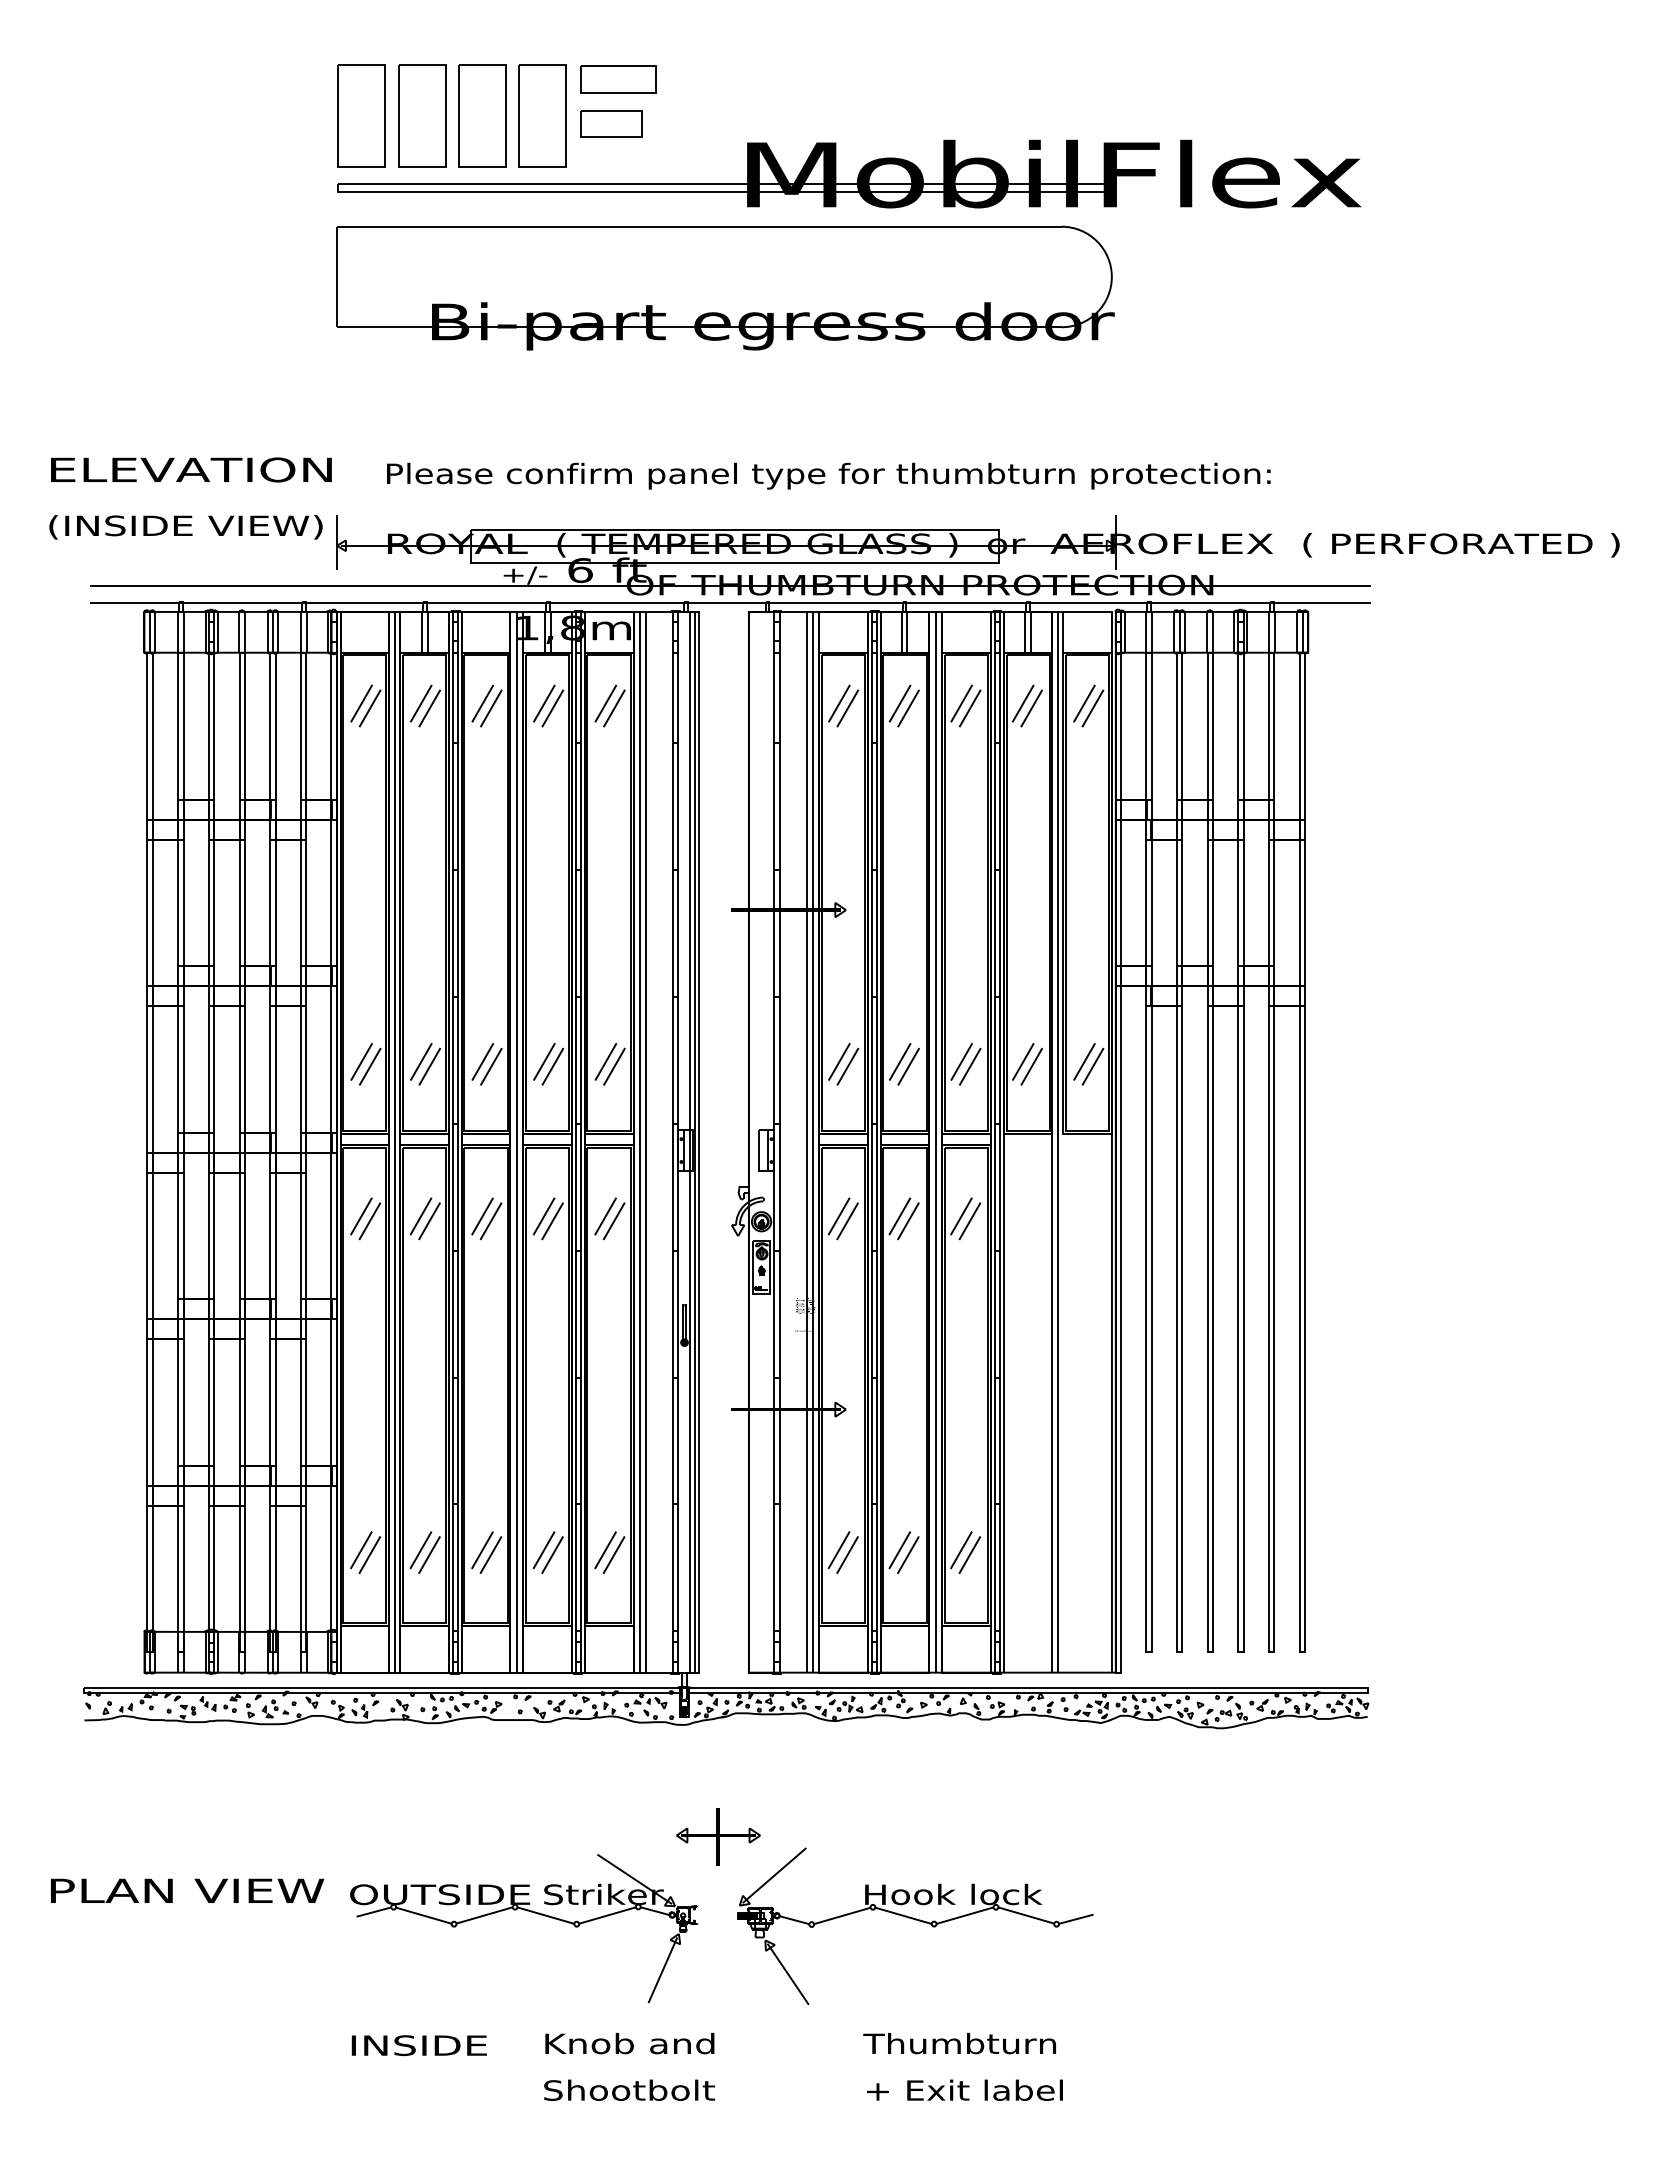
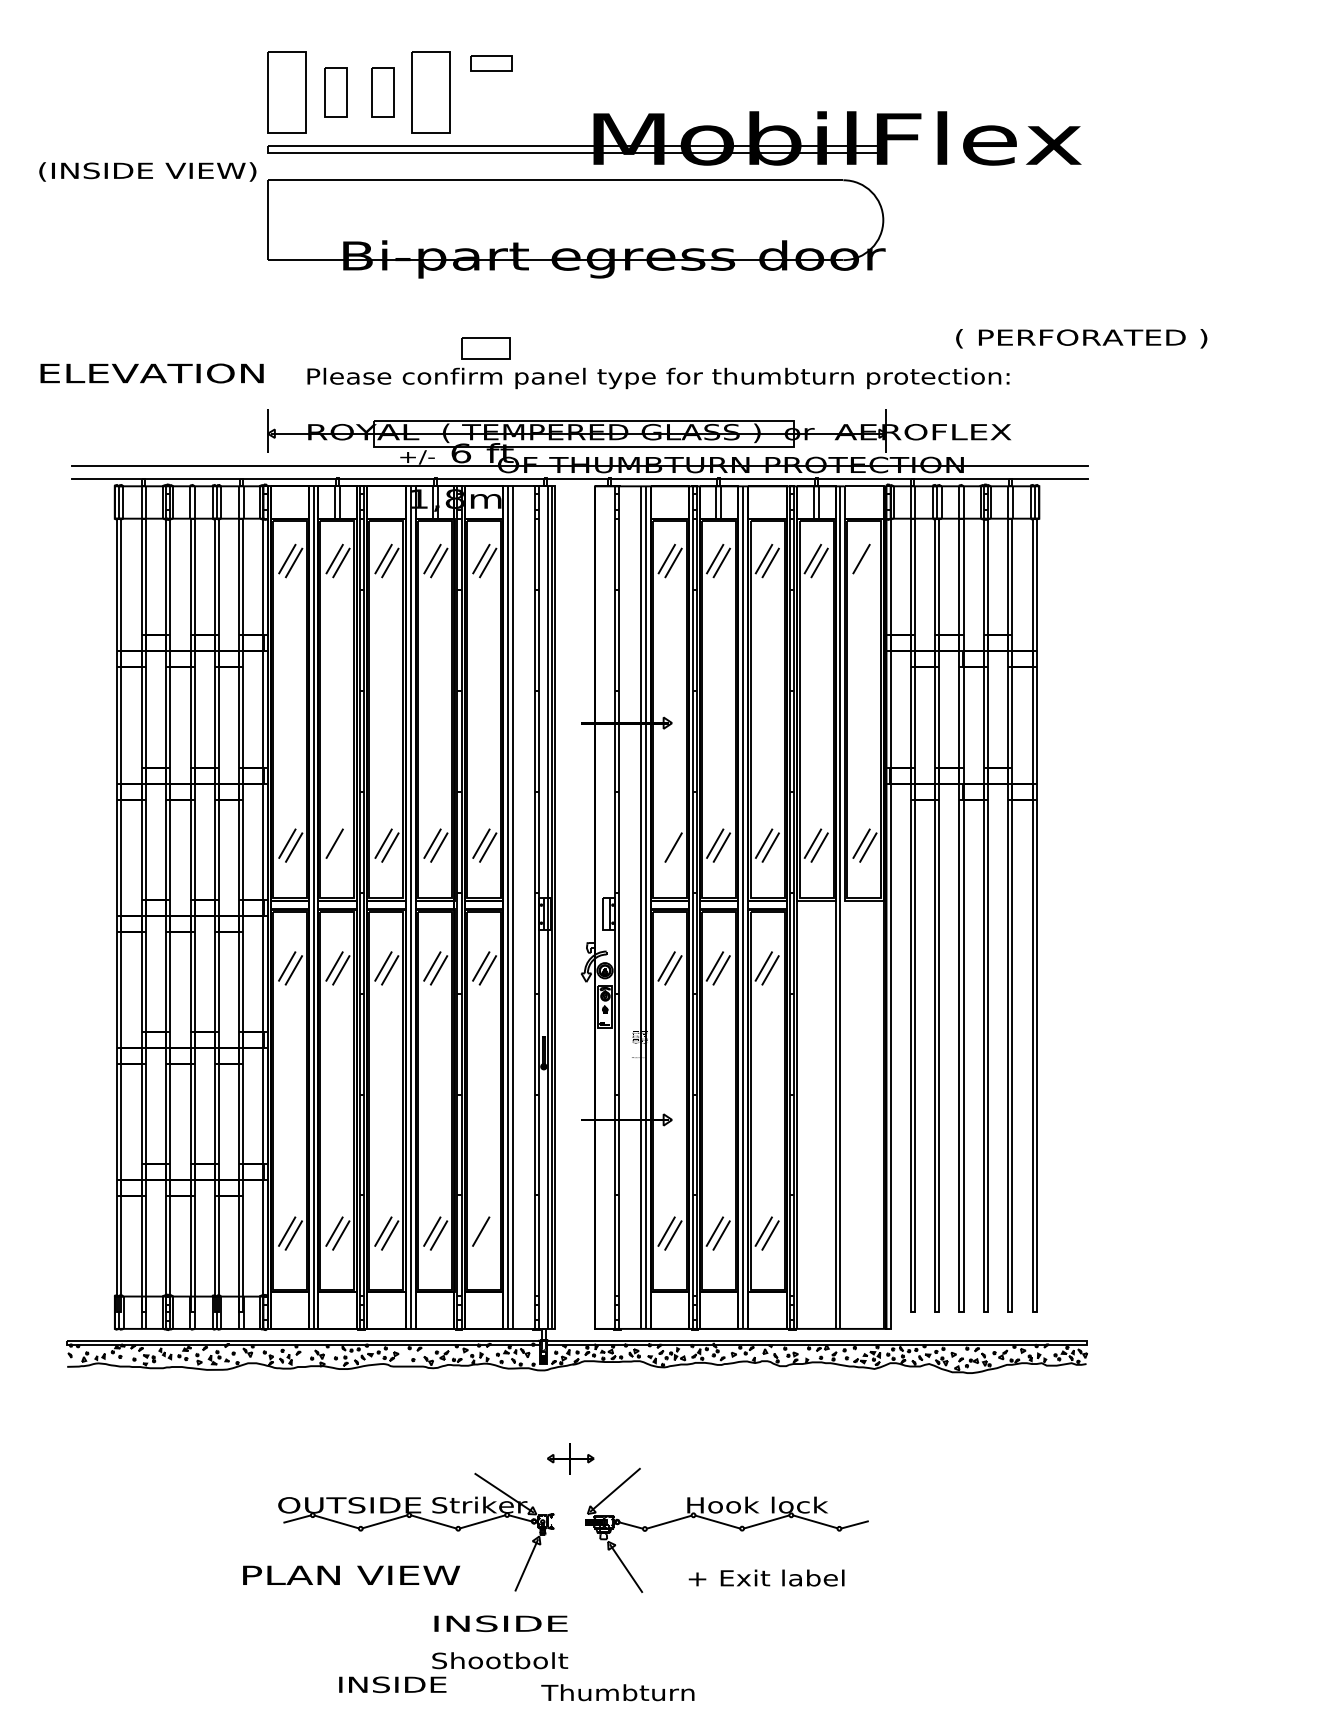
part: (618, 79) -> (491, 63), size x0.7
part: (422, 115) -> (335, 91), size x0.6
part: (482, 115) -> (383, 91), size x0.6
part: (611, 123) -> (485, 347), moved
text: (185, 527) -> (147, 172), moved
text: (1461, 545) -> (1081, 338), moved
line: (1092, 708) -> (867, 562), removed
line: (839, 1061) -> (666, 843), removed
line: (429, 1066) -> (341, 847), removed
line: (613, 1554) -> (487, 1235), removed
part: (718, 1836) -> (570, 1459), size x0.7
text: (187, 1890) -> (351, 1575), moved
text: (629, 2043) -> (500, 1623), Knob and -> INSIDE
text: (959, 2043) -> (617, 1692), moved
text: (418, 2045) -> (392, 1684), moved
text: (964, 2089) -> (766, 1577), moved

